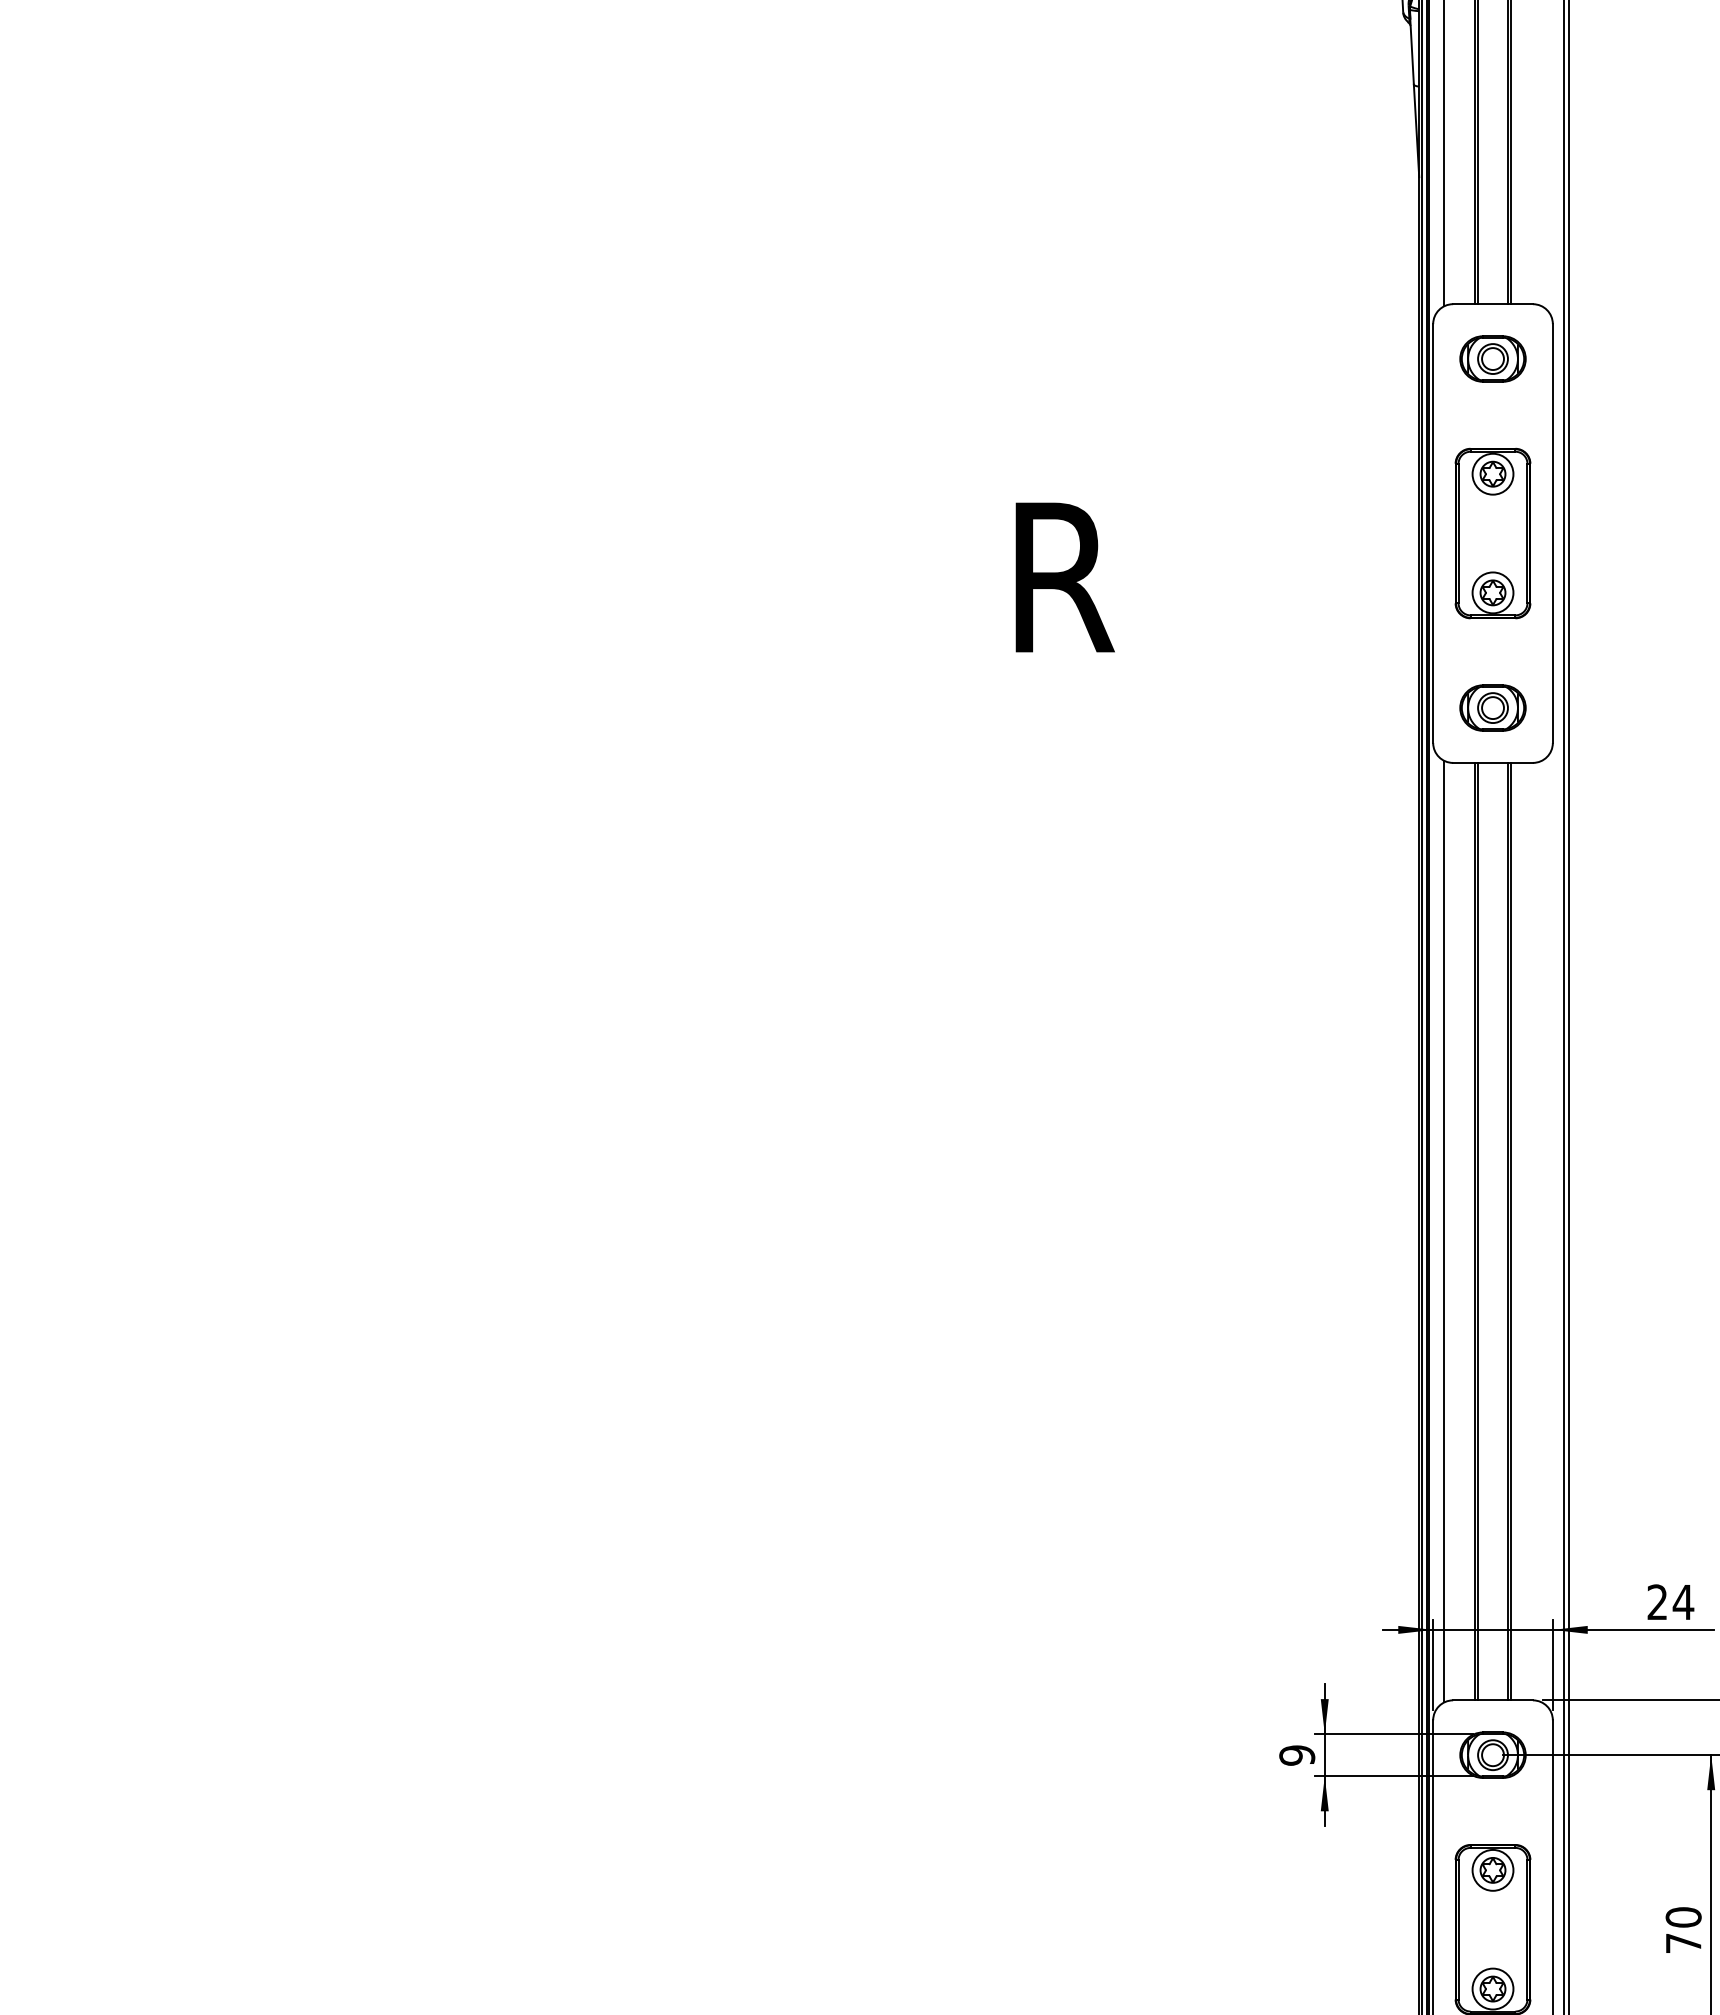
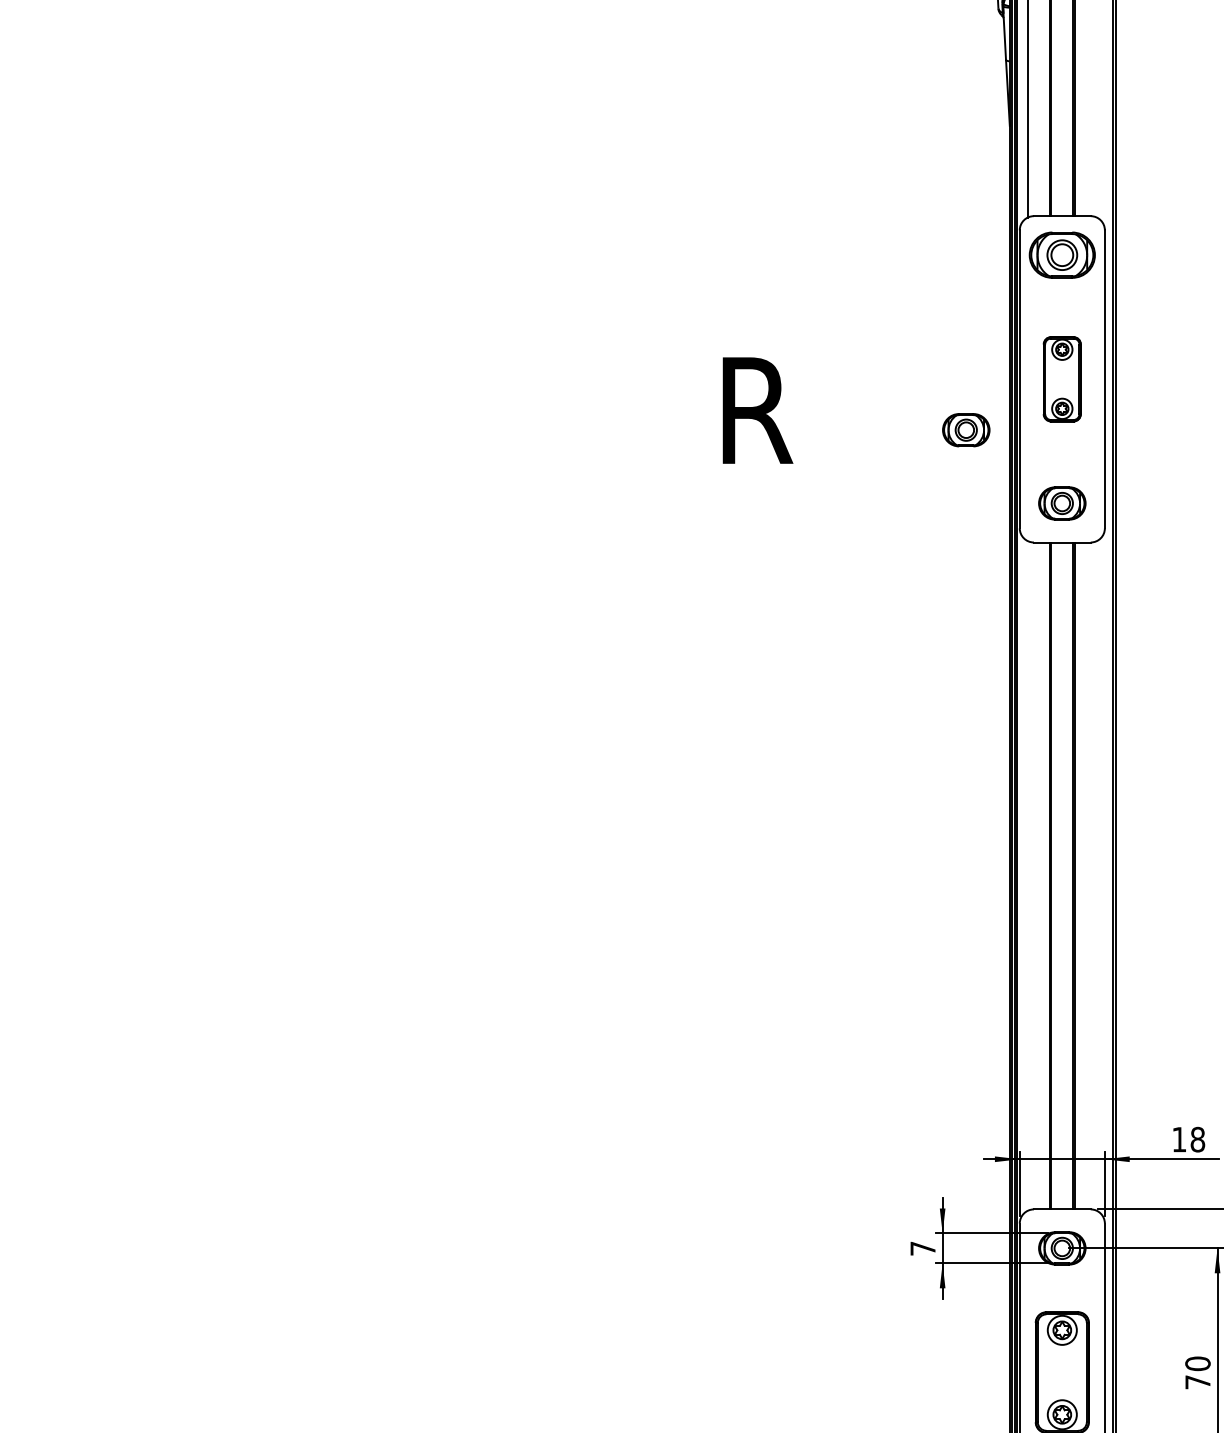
part: (1492, 358) -> (1061, 254), size x1.4
part: (1492, 533) -> (1061, 379), size x0.7
part: (1357, 604) -> (965, 429), added
line: (1444, 1231) -> (1027, 875), removed
text: (1670, 1602) -> (1188, 1139), 24 -> 18
text: (1297, 1755) -> (923, 1248), 9 -> 7

